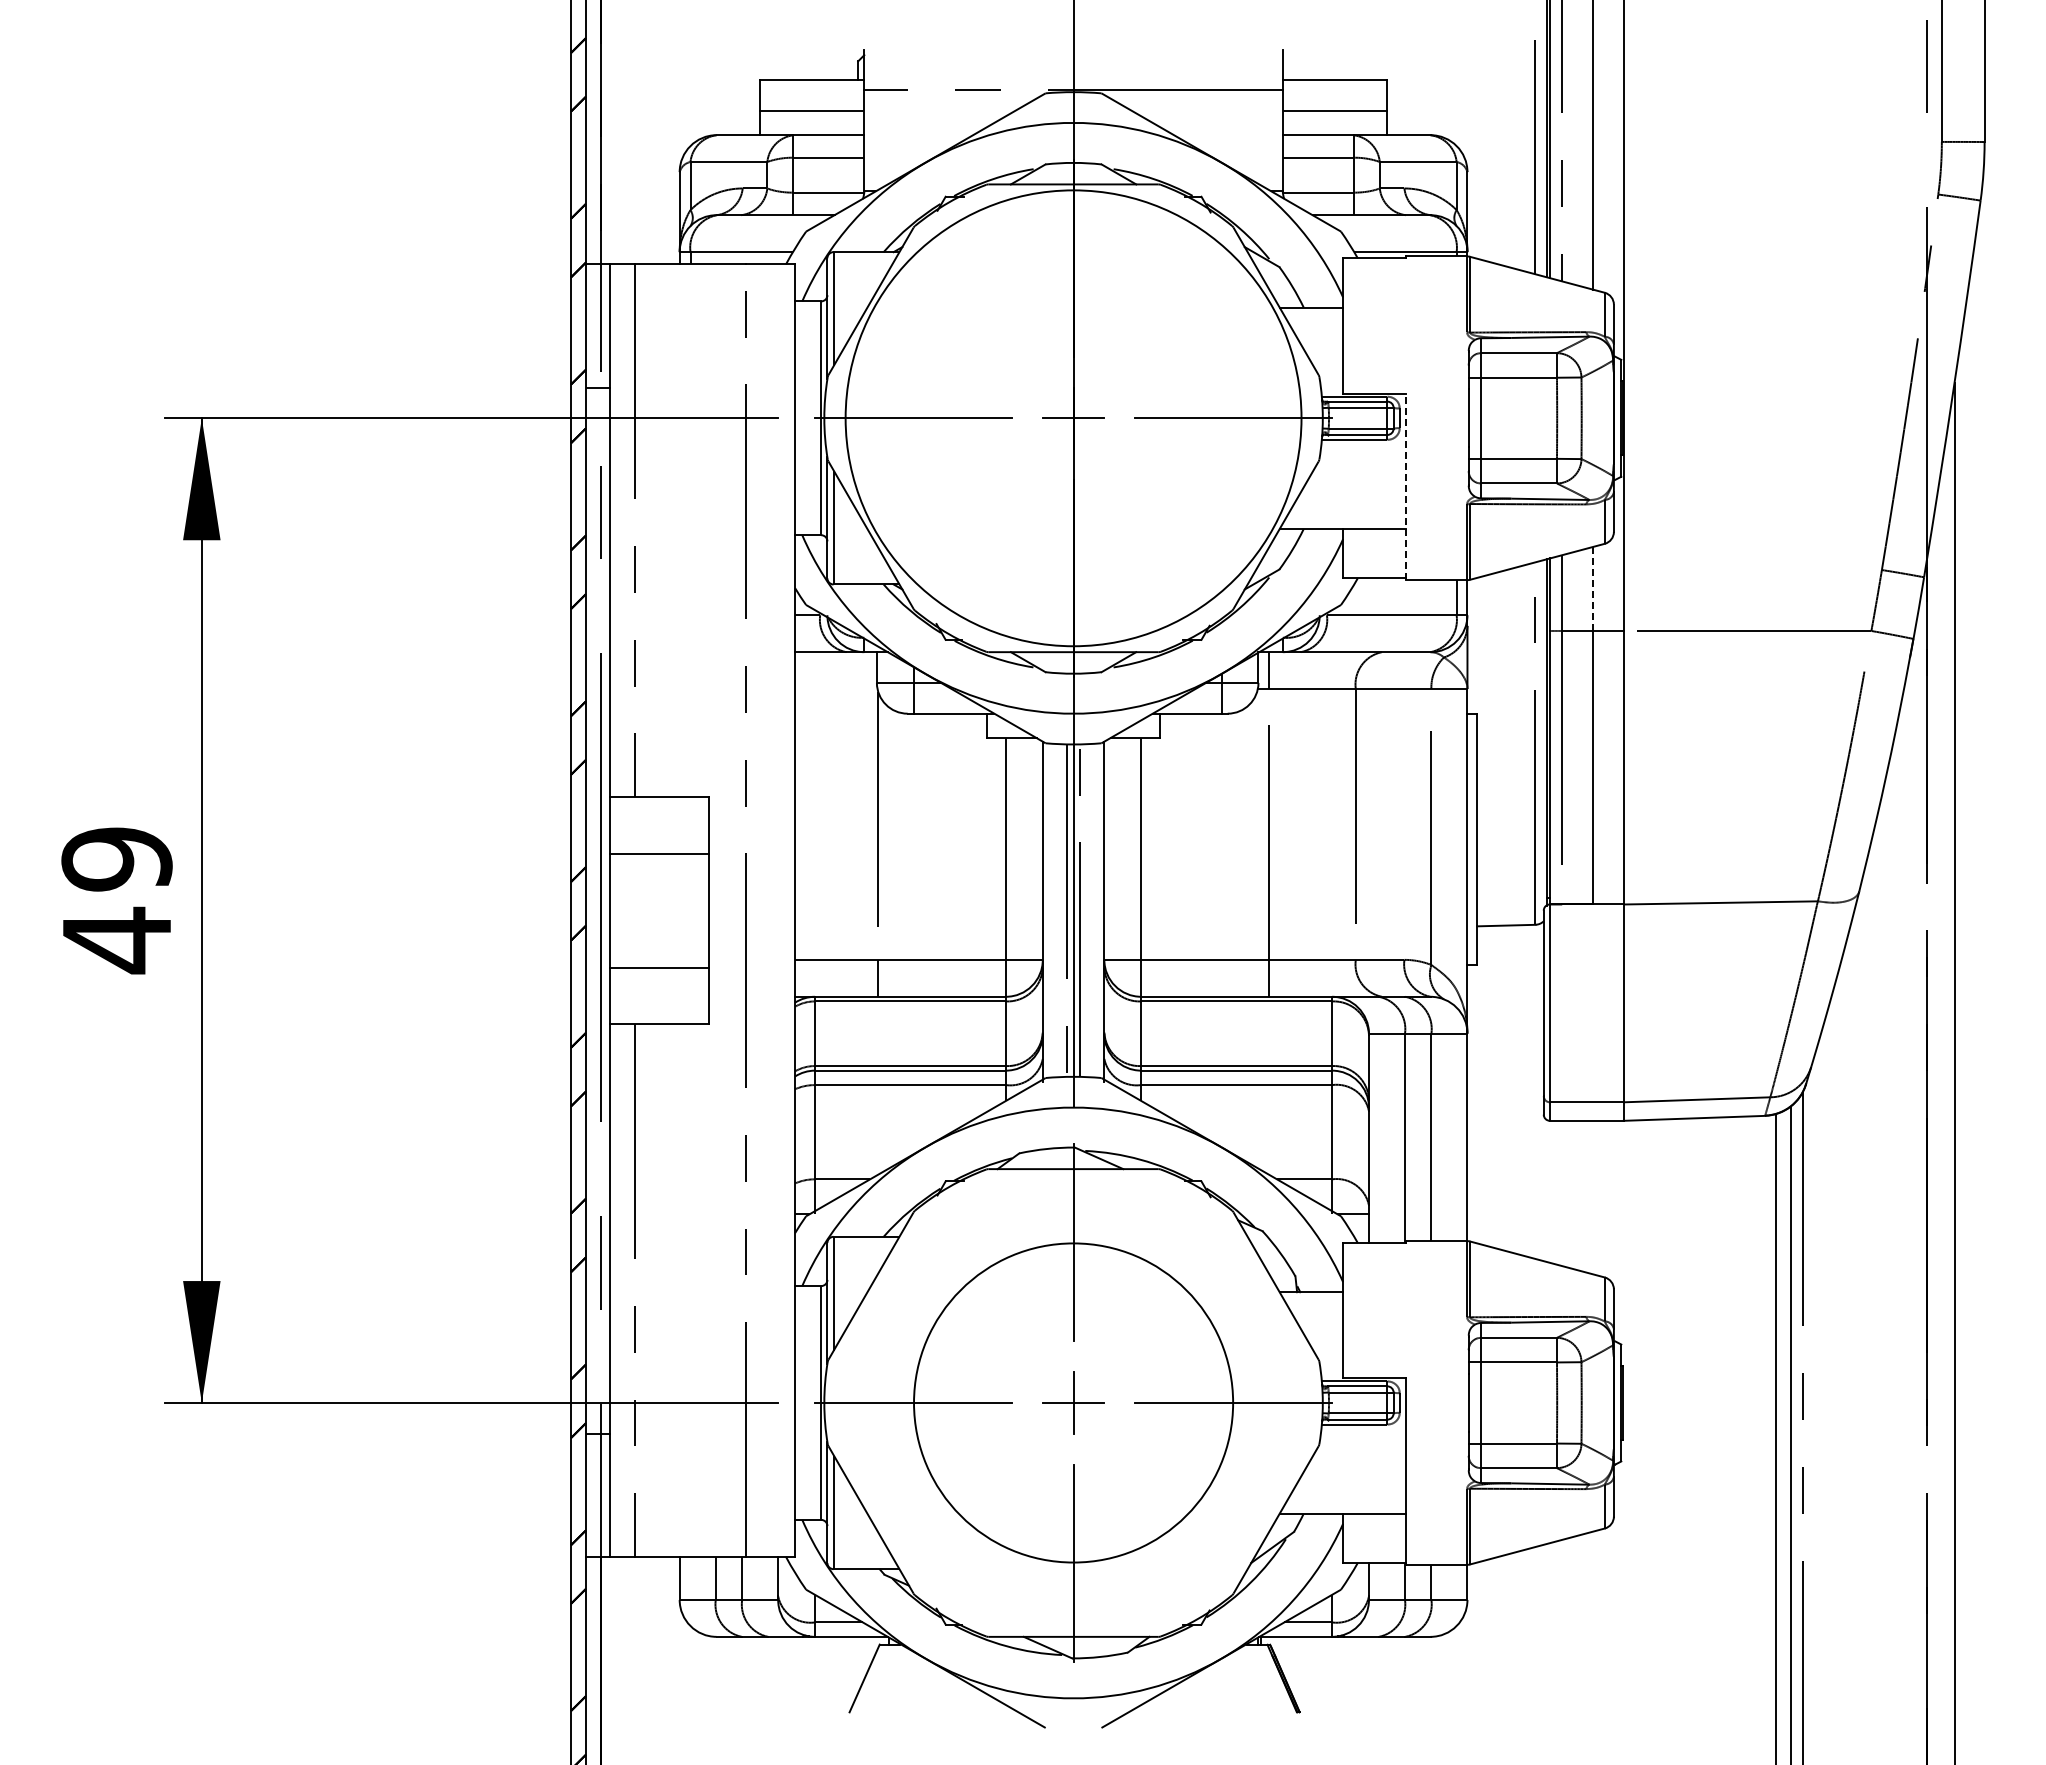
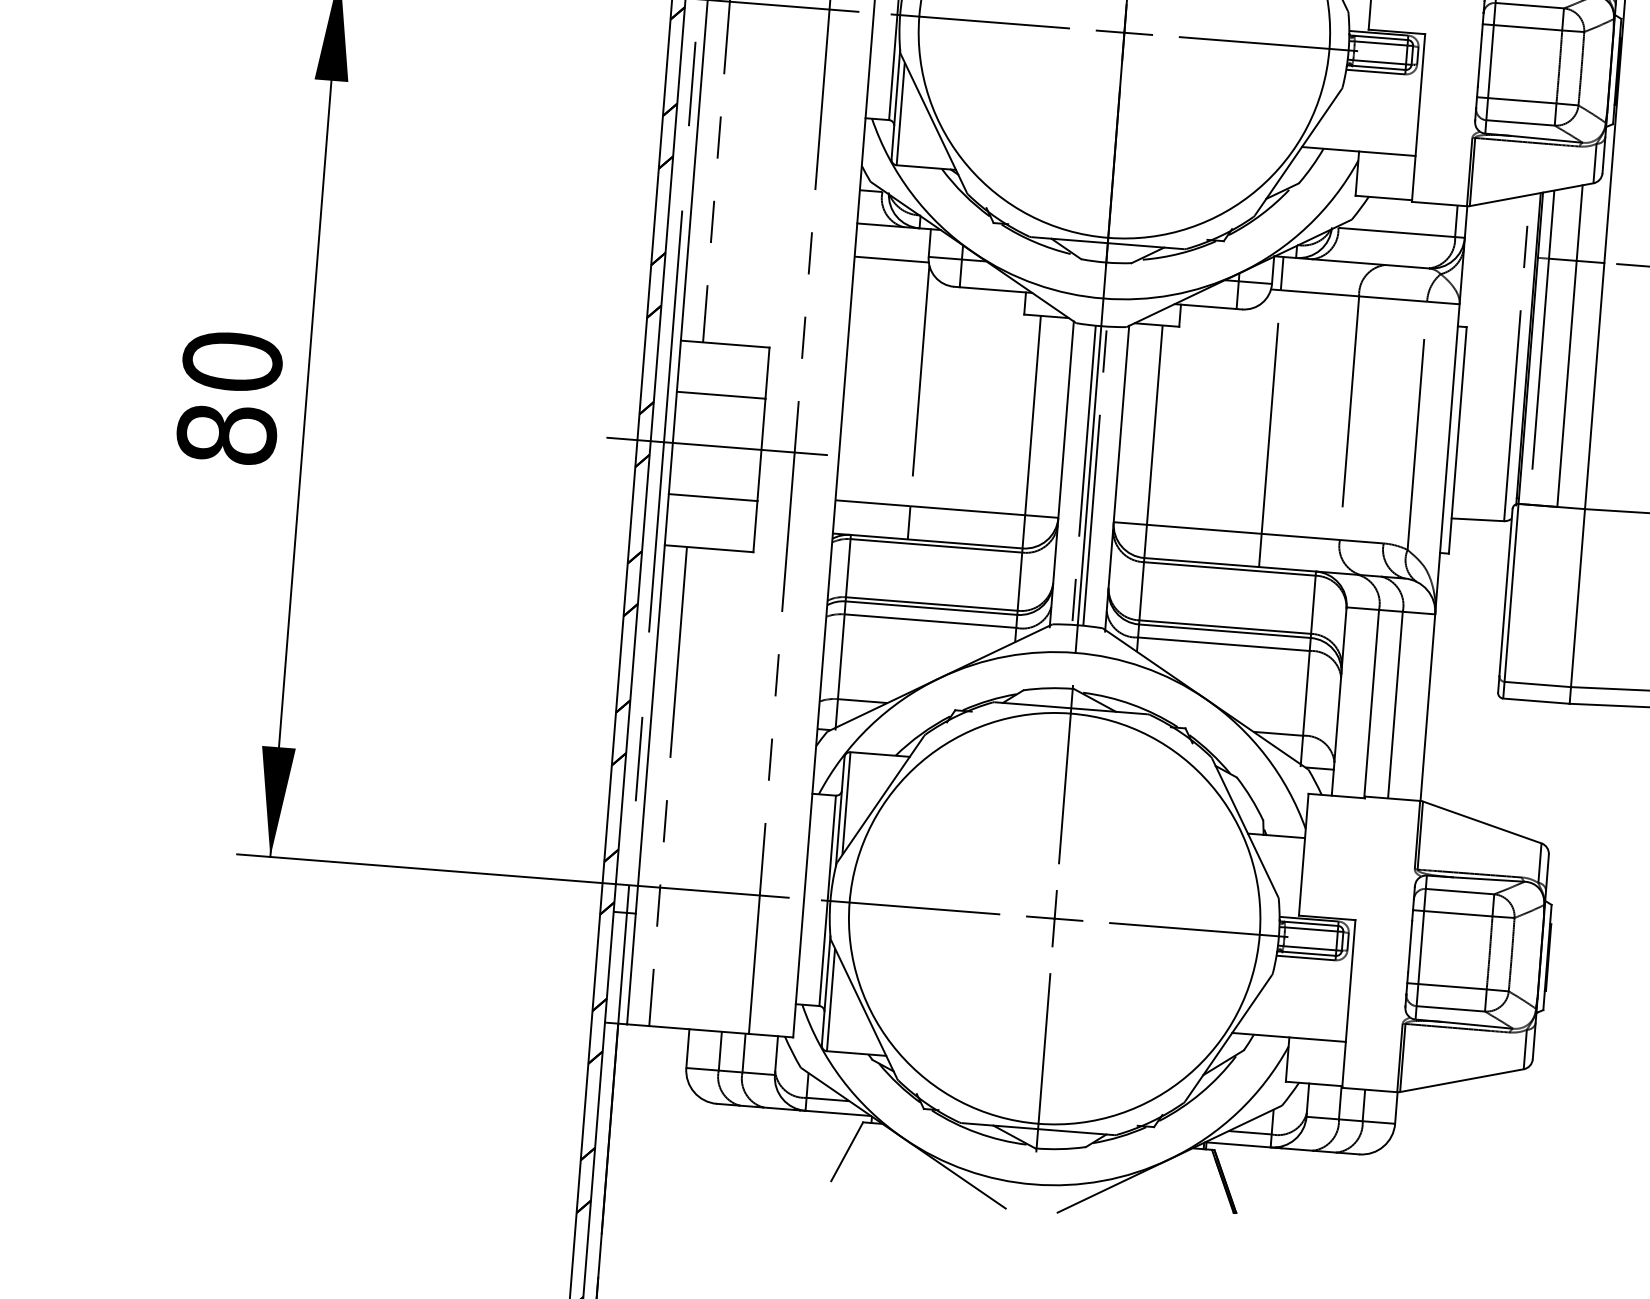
line: (1405, 486) -> (1418, 117), dashed -> solid
line: (1593, 589) -> (1580, 223), dashed -> solid
line: (836, 689) -> (891, 259), added
text: (116, 900) -> (229, 398), 49 -> 80
line: (659, 910) -> (717, 446), added
circle: (1073, 1402) -> (1054, 918), size x1.43

